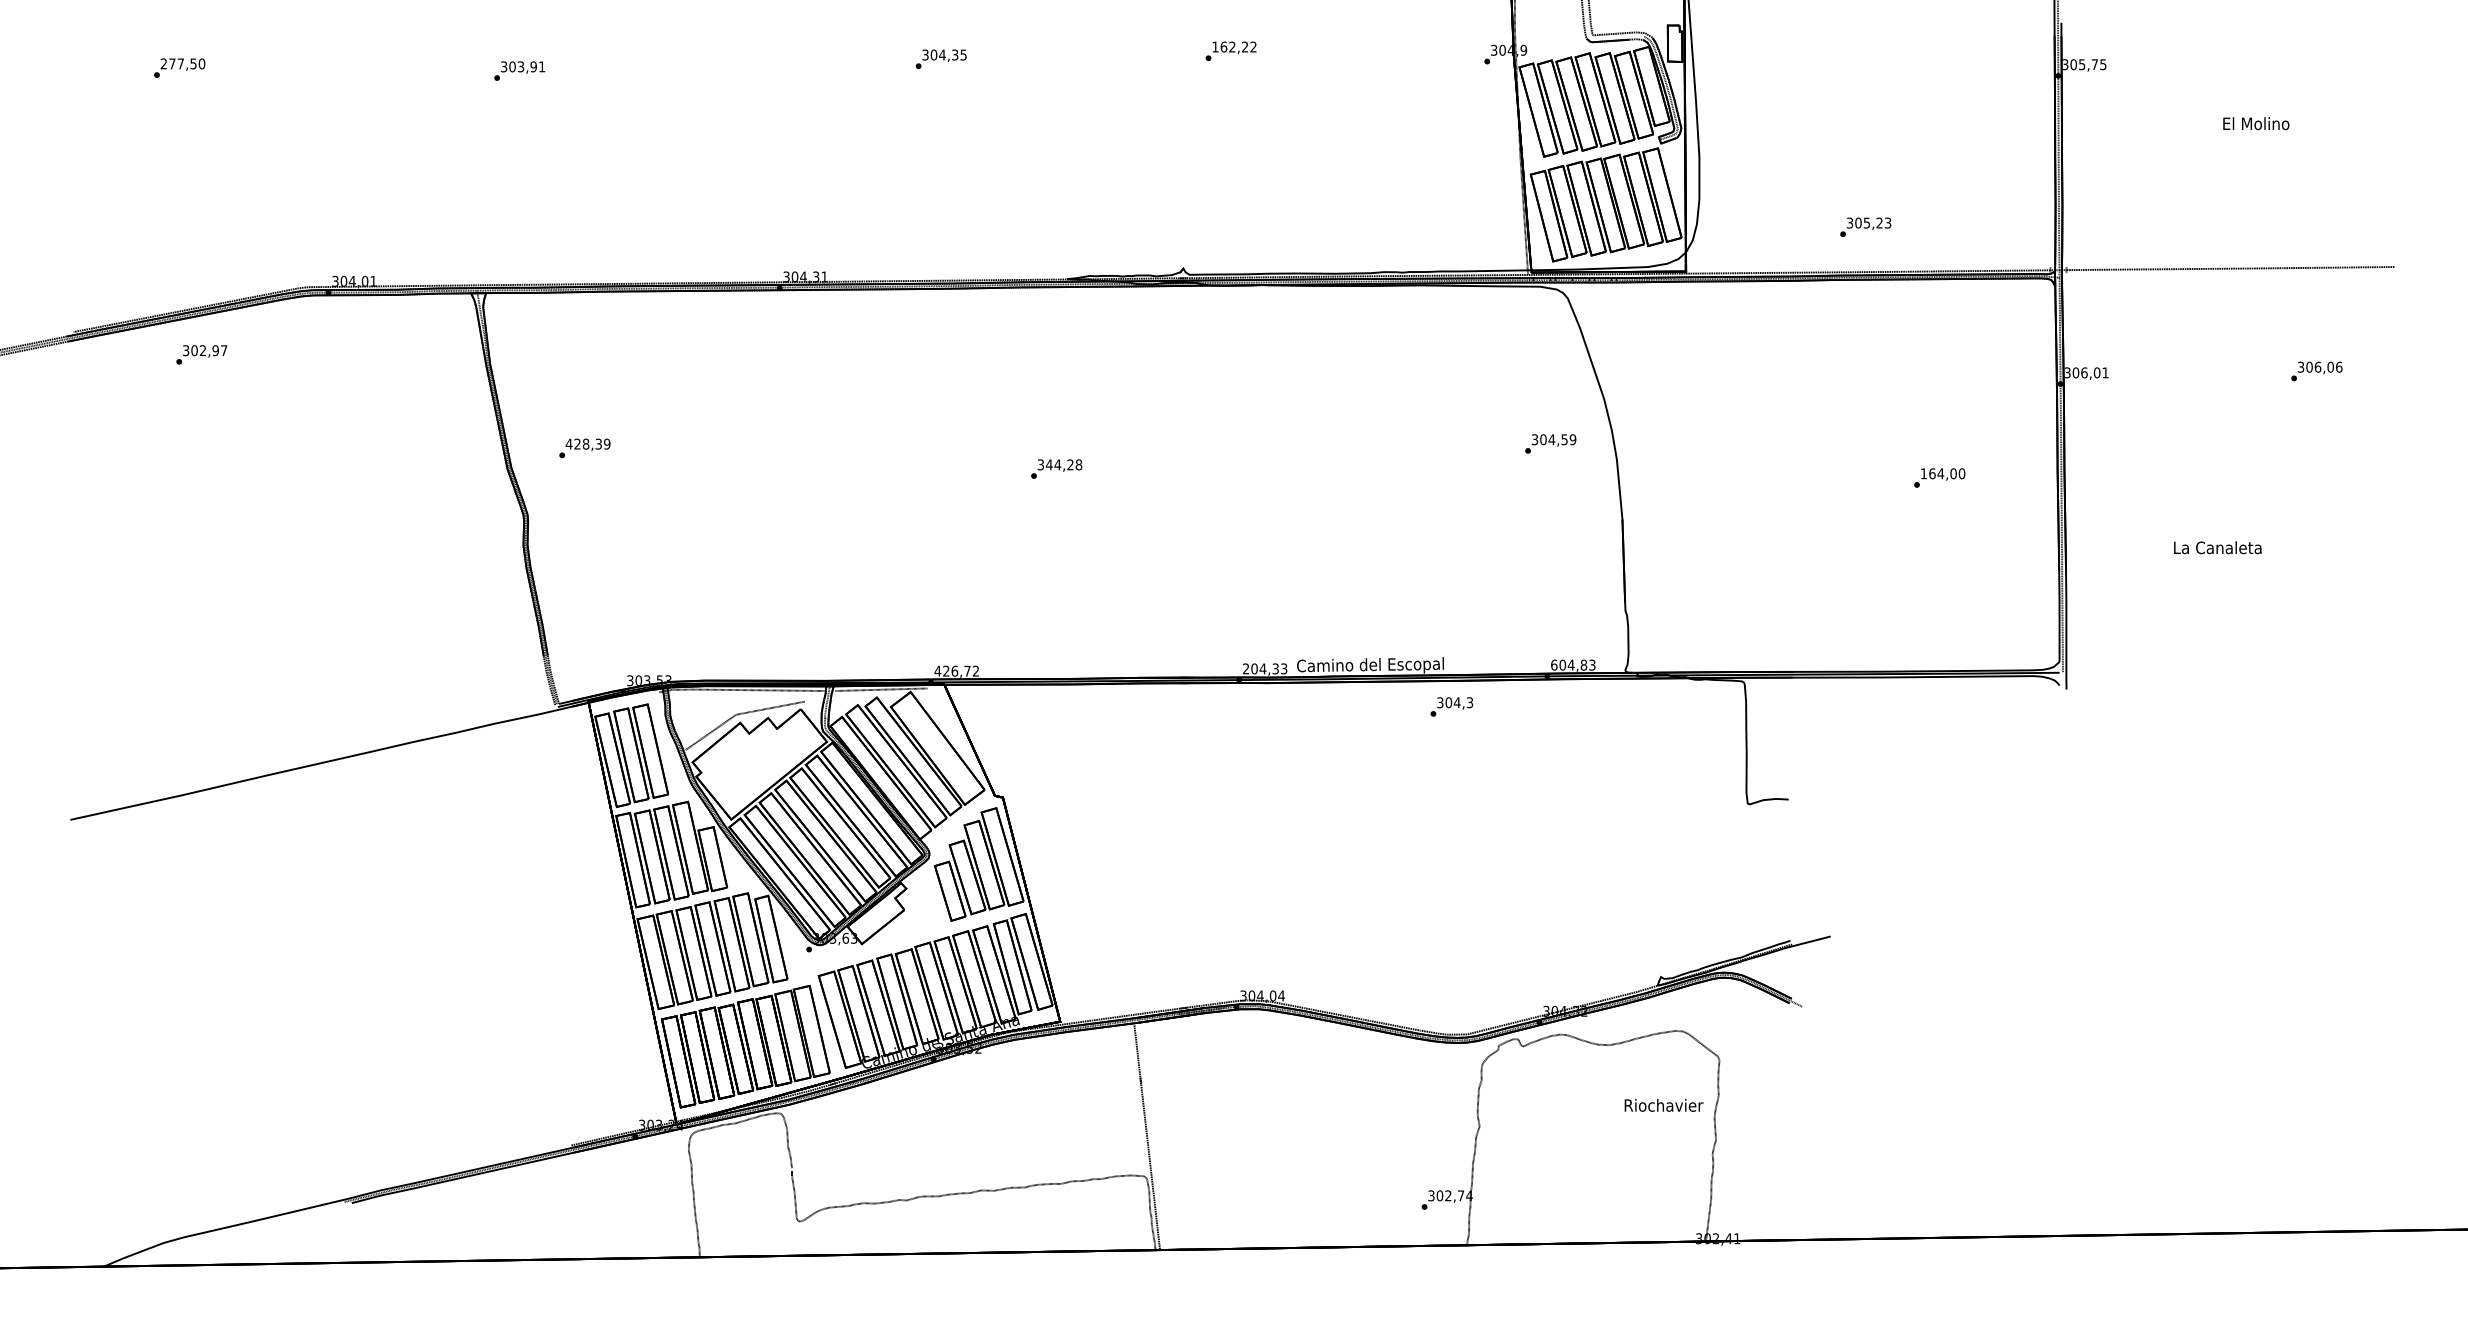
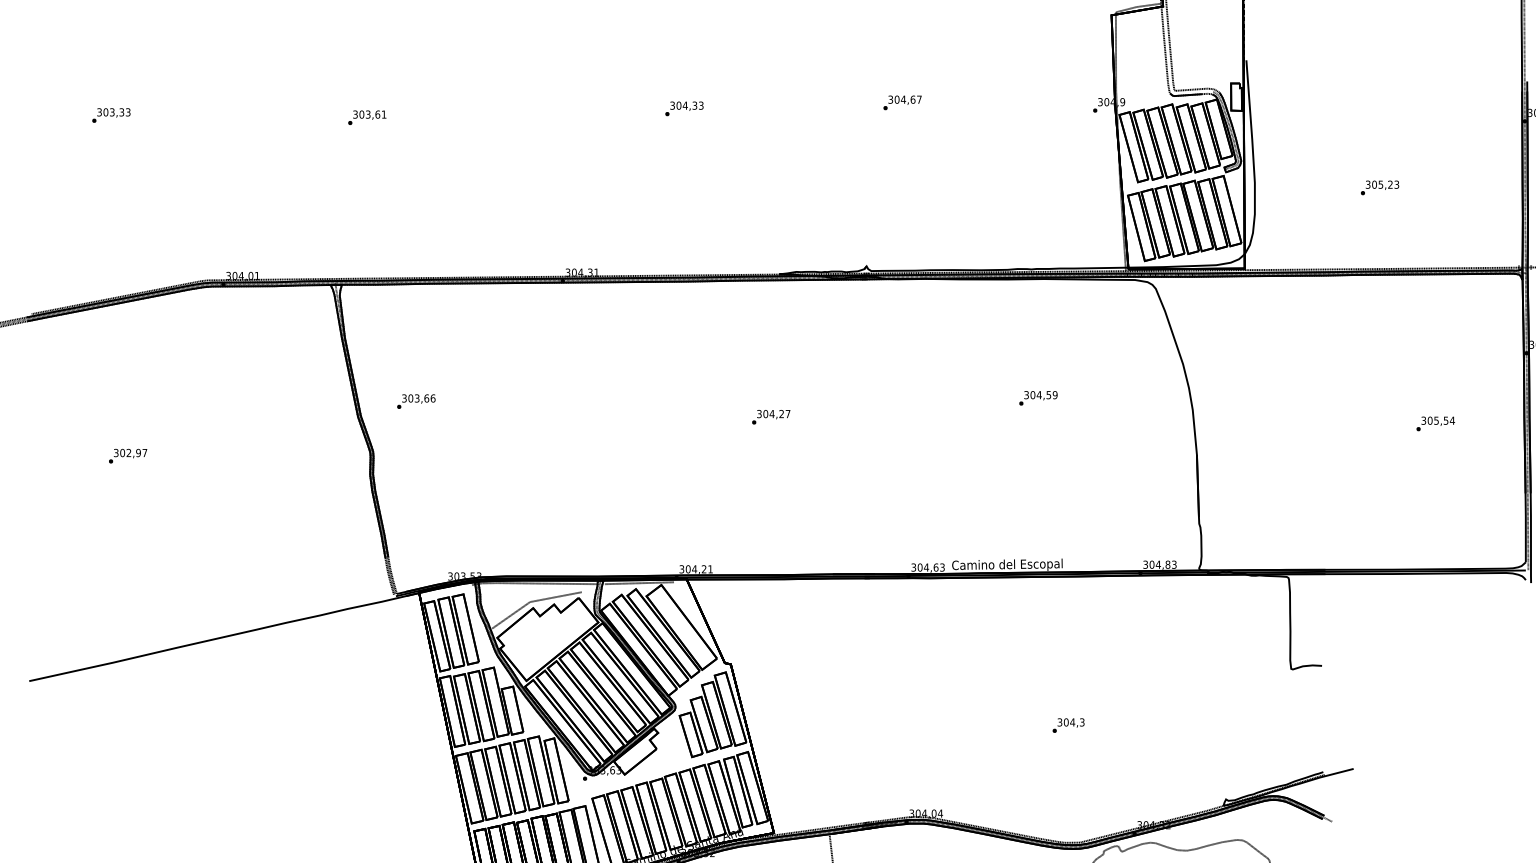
text: (1234, 46) -> (905, 99), 162,22 -> 304,67
text: (963, 53) -> (701, 104), 304,35 -> 304,33
text: (182, 63) -> (113, 112), 277,50 -> 303,33
text: (533, 66) -> (377, 114), 303,91 -> 303,61
text: (1865, 227) -> (1379, 188), moved
text: (201, 354) -> (127, 455), moved
text: (587, 443) -> (418, 397), 428,39 -> 303,66
text: (1550, 443) -> (1038, 397), moved
text: (1063, 464) -> (776, 413), 344,28 -> 304,27
text: (1942, 473) -> (1437, 420), 164,00 -> 305,54
text: (1554, 664) -> (1145, 564), 604,83 -> 304,83
text: (1261, 668) -> (925, 567), 204,33 -> 304,63
text: (956, 670) -> (695, 568), 426,72 -> 304,21
text: (1451, 706) -> (1068, 725), moved

